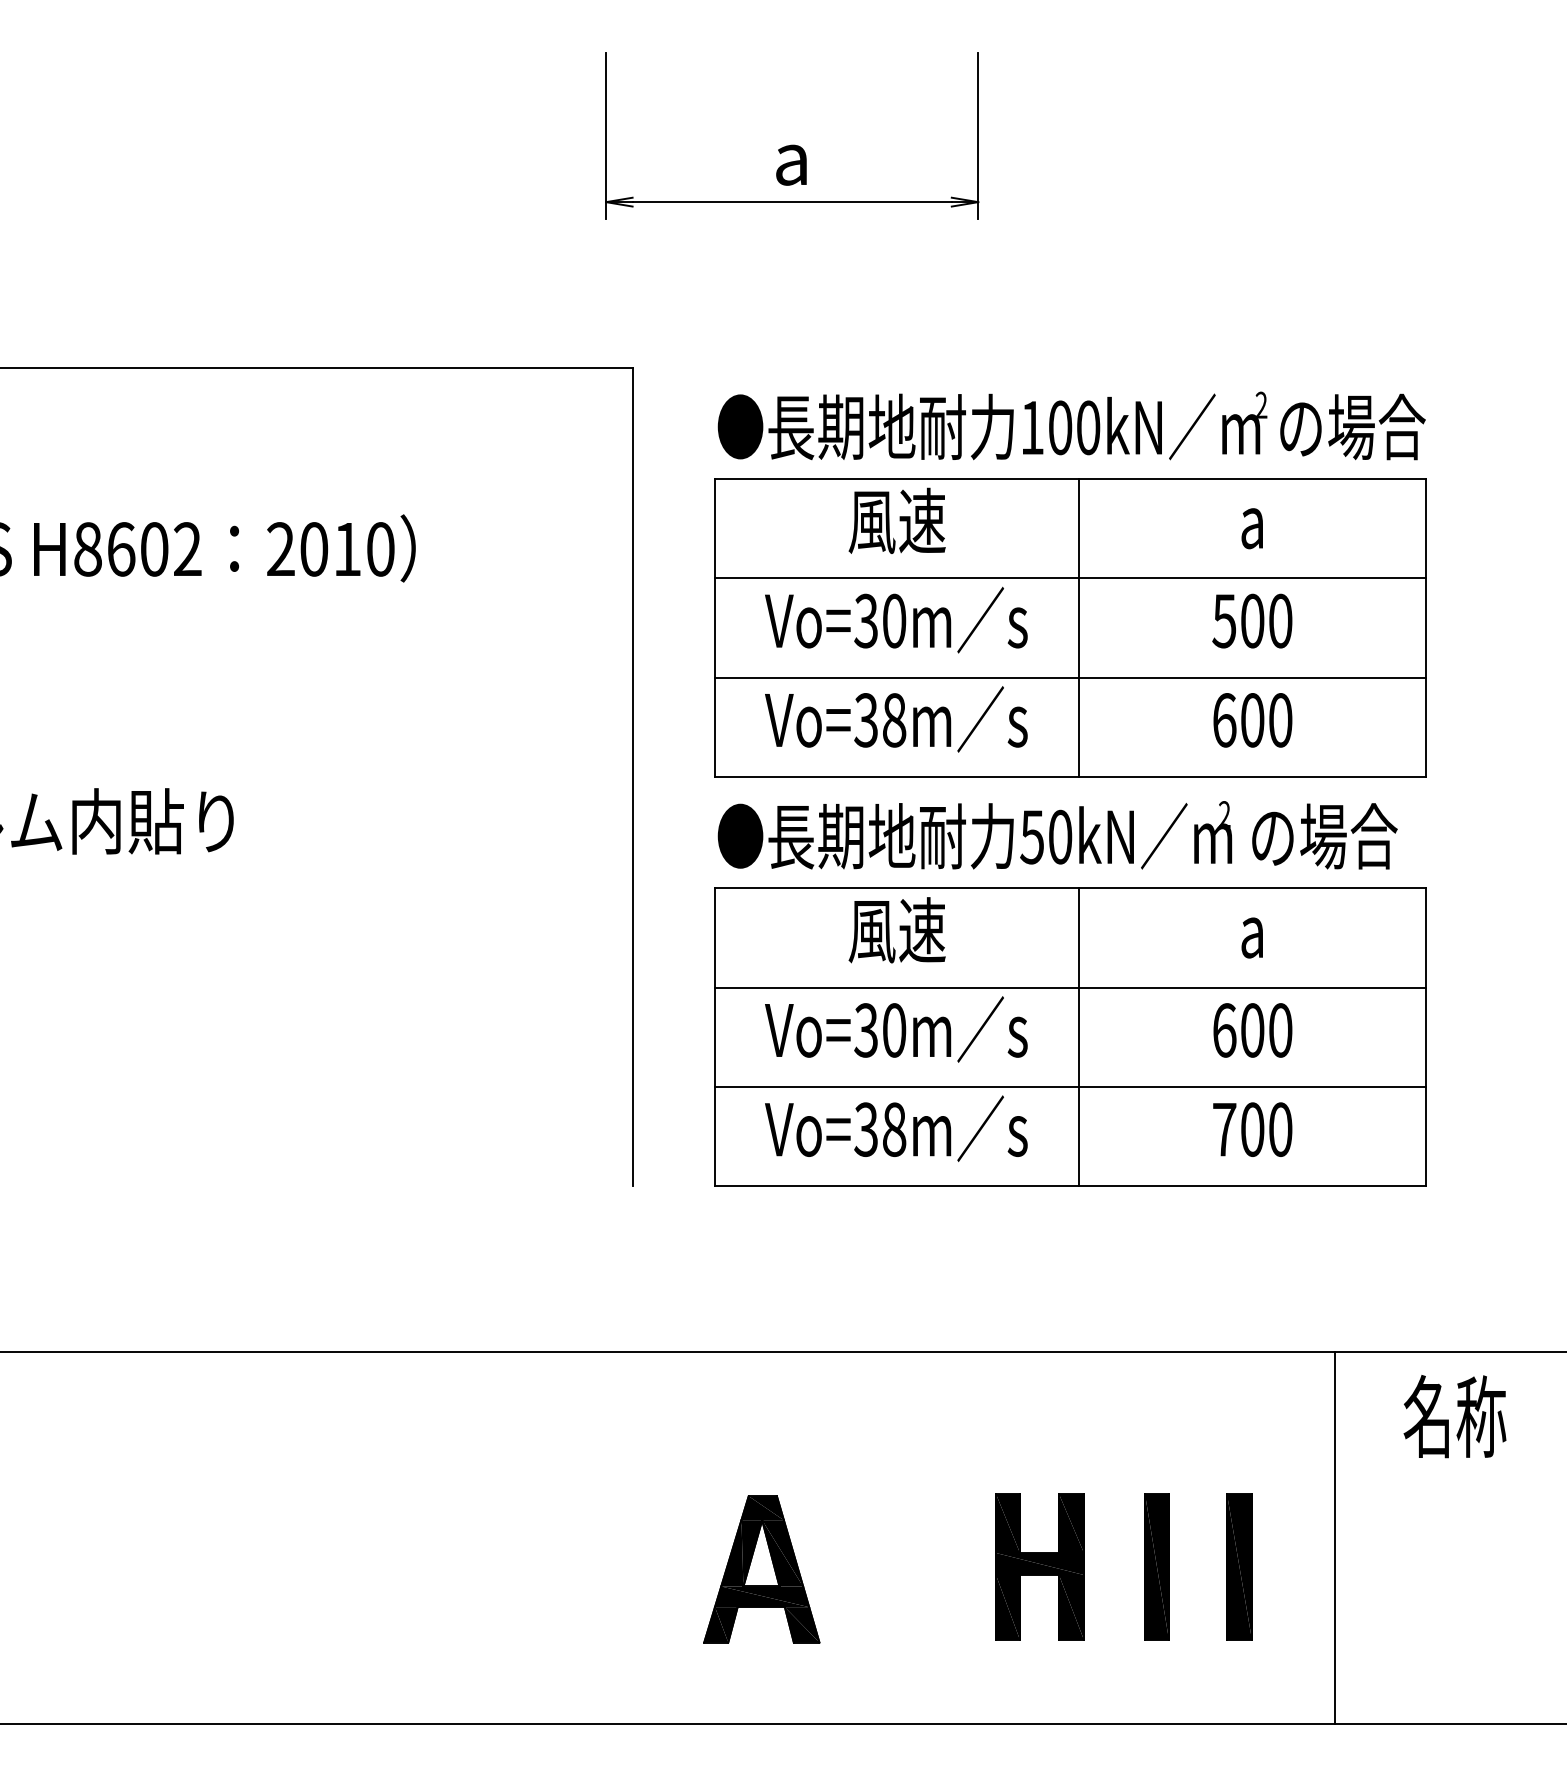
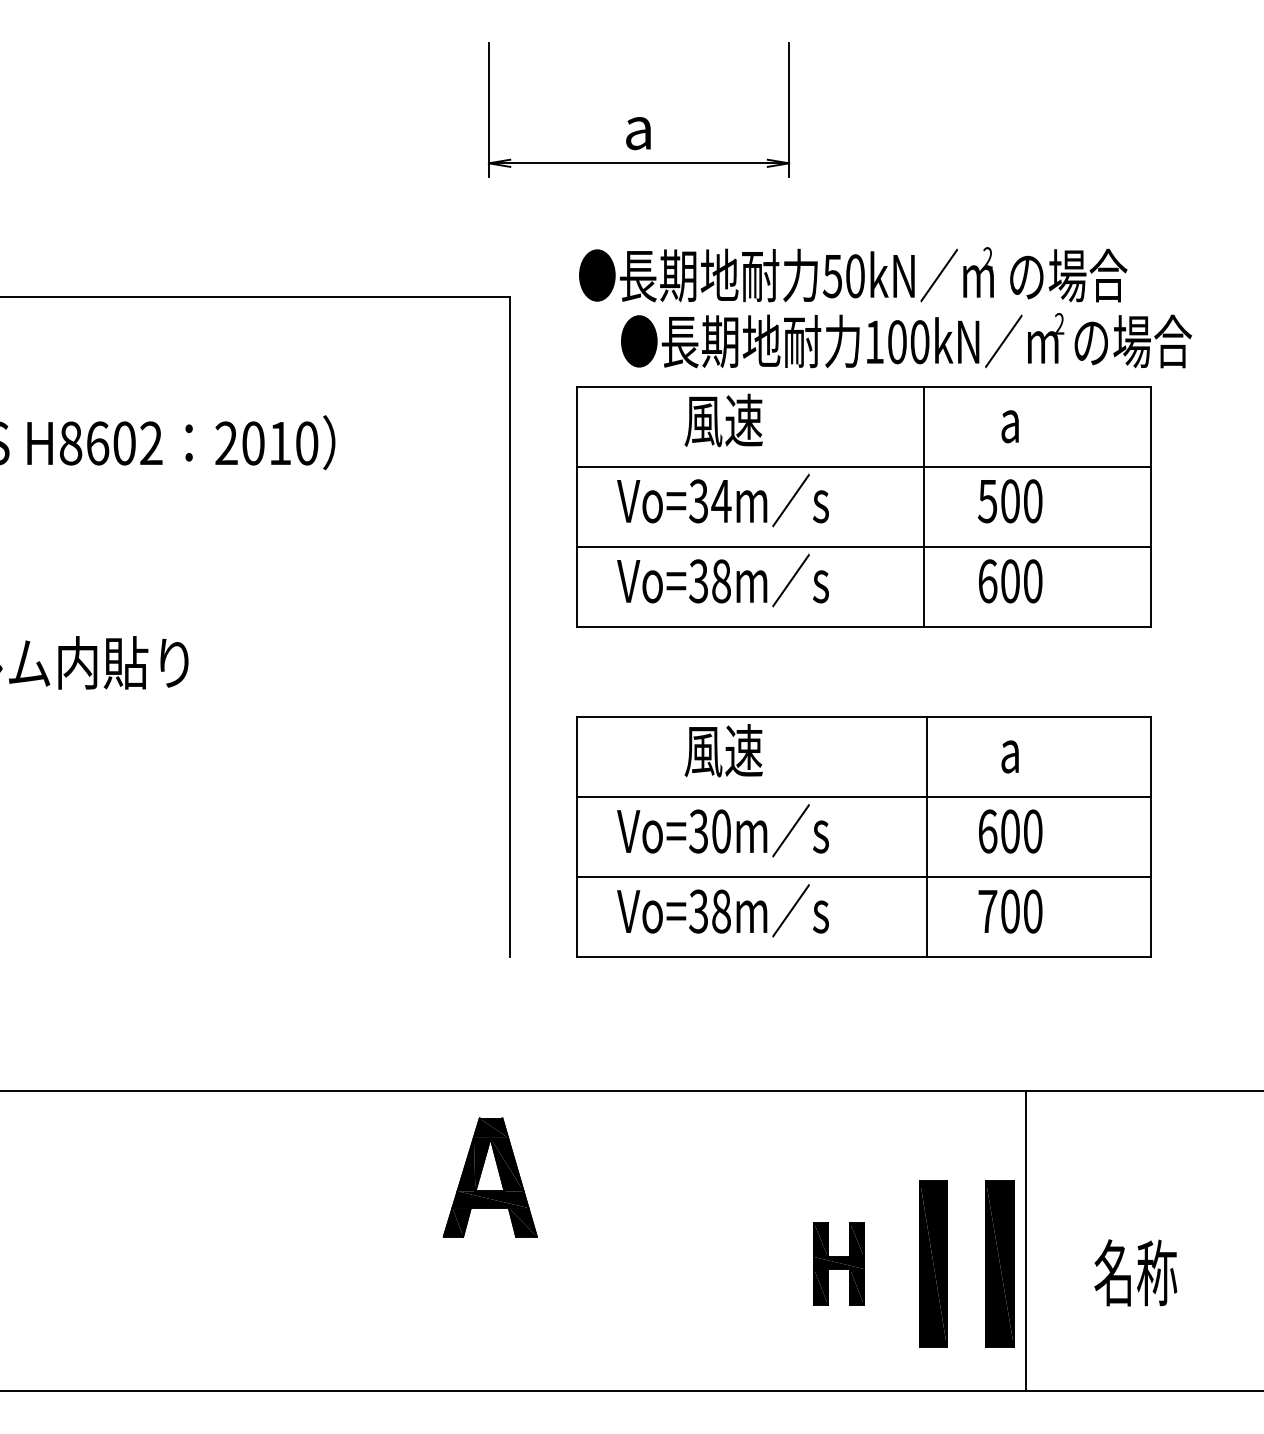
text: (1071, 425) -> (906, 340), moved
text: (893, 620) -> (720, 500), Vo=30m -> Vo=34m
line: (1079, 627) -> (924, 506), moved
text: (1057, 835) -> (853, 274), moved
line: (1079, 1037) -> (927, 837), moved
text: (1454, 1416) -> (1135, 1272), moved
line: (1335, 1537) -> (1025, 1240), moved
part: (1039, 1566) -> (838, 1263), size x0.7
part: (1156, 1566) -> (932, 1263), size x1.4
part: (1239, 1566) -> (999, 1263), size x1.4
part: (761, 1569) -> (490, 1177), moved

